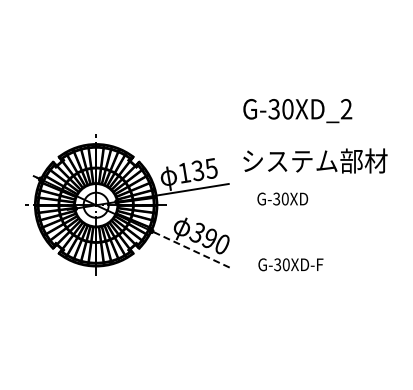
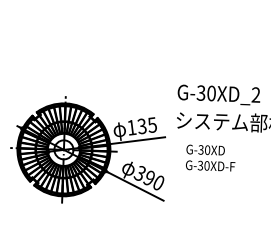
text: (297, 111) -> (218, 95), moved
line: (191, 249) -> (135, 185), dashed -> solid
text: (290, 264) -> (210, 165), moved

